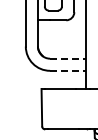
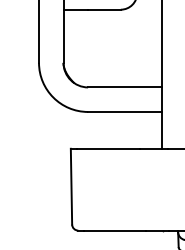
line: (68, 58) -> (125, 87), dashed -> solid
line: (68, 70) -> (125, 111), dashed -> solid

